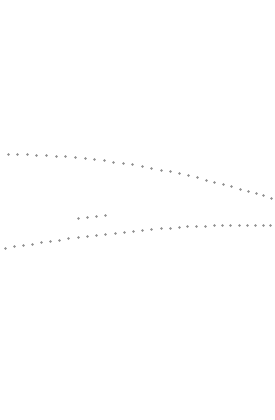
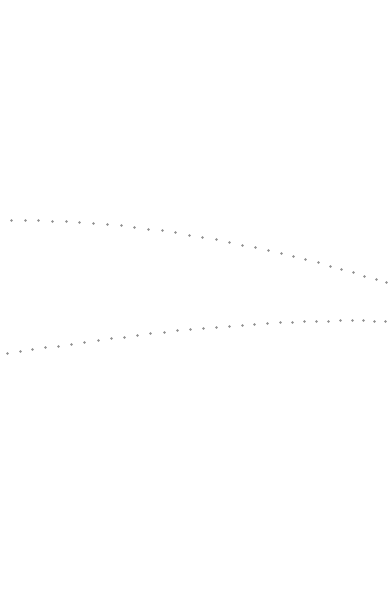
part: (91, 216) -> (130, 308), removed

